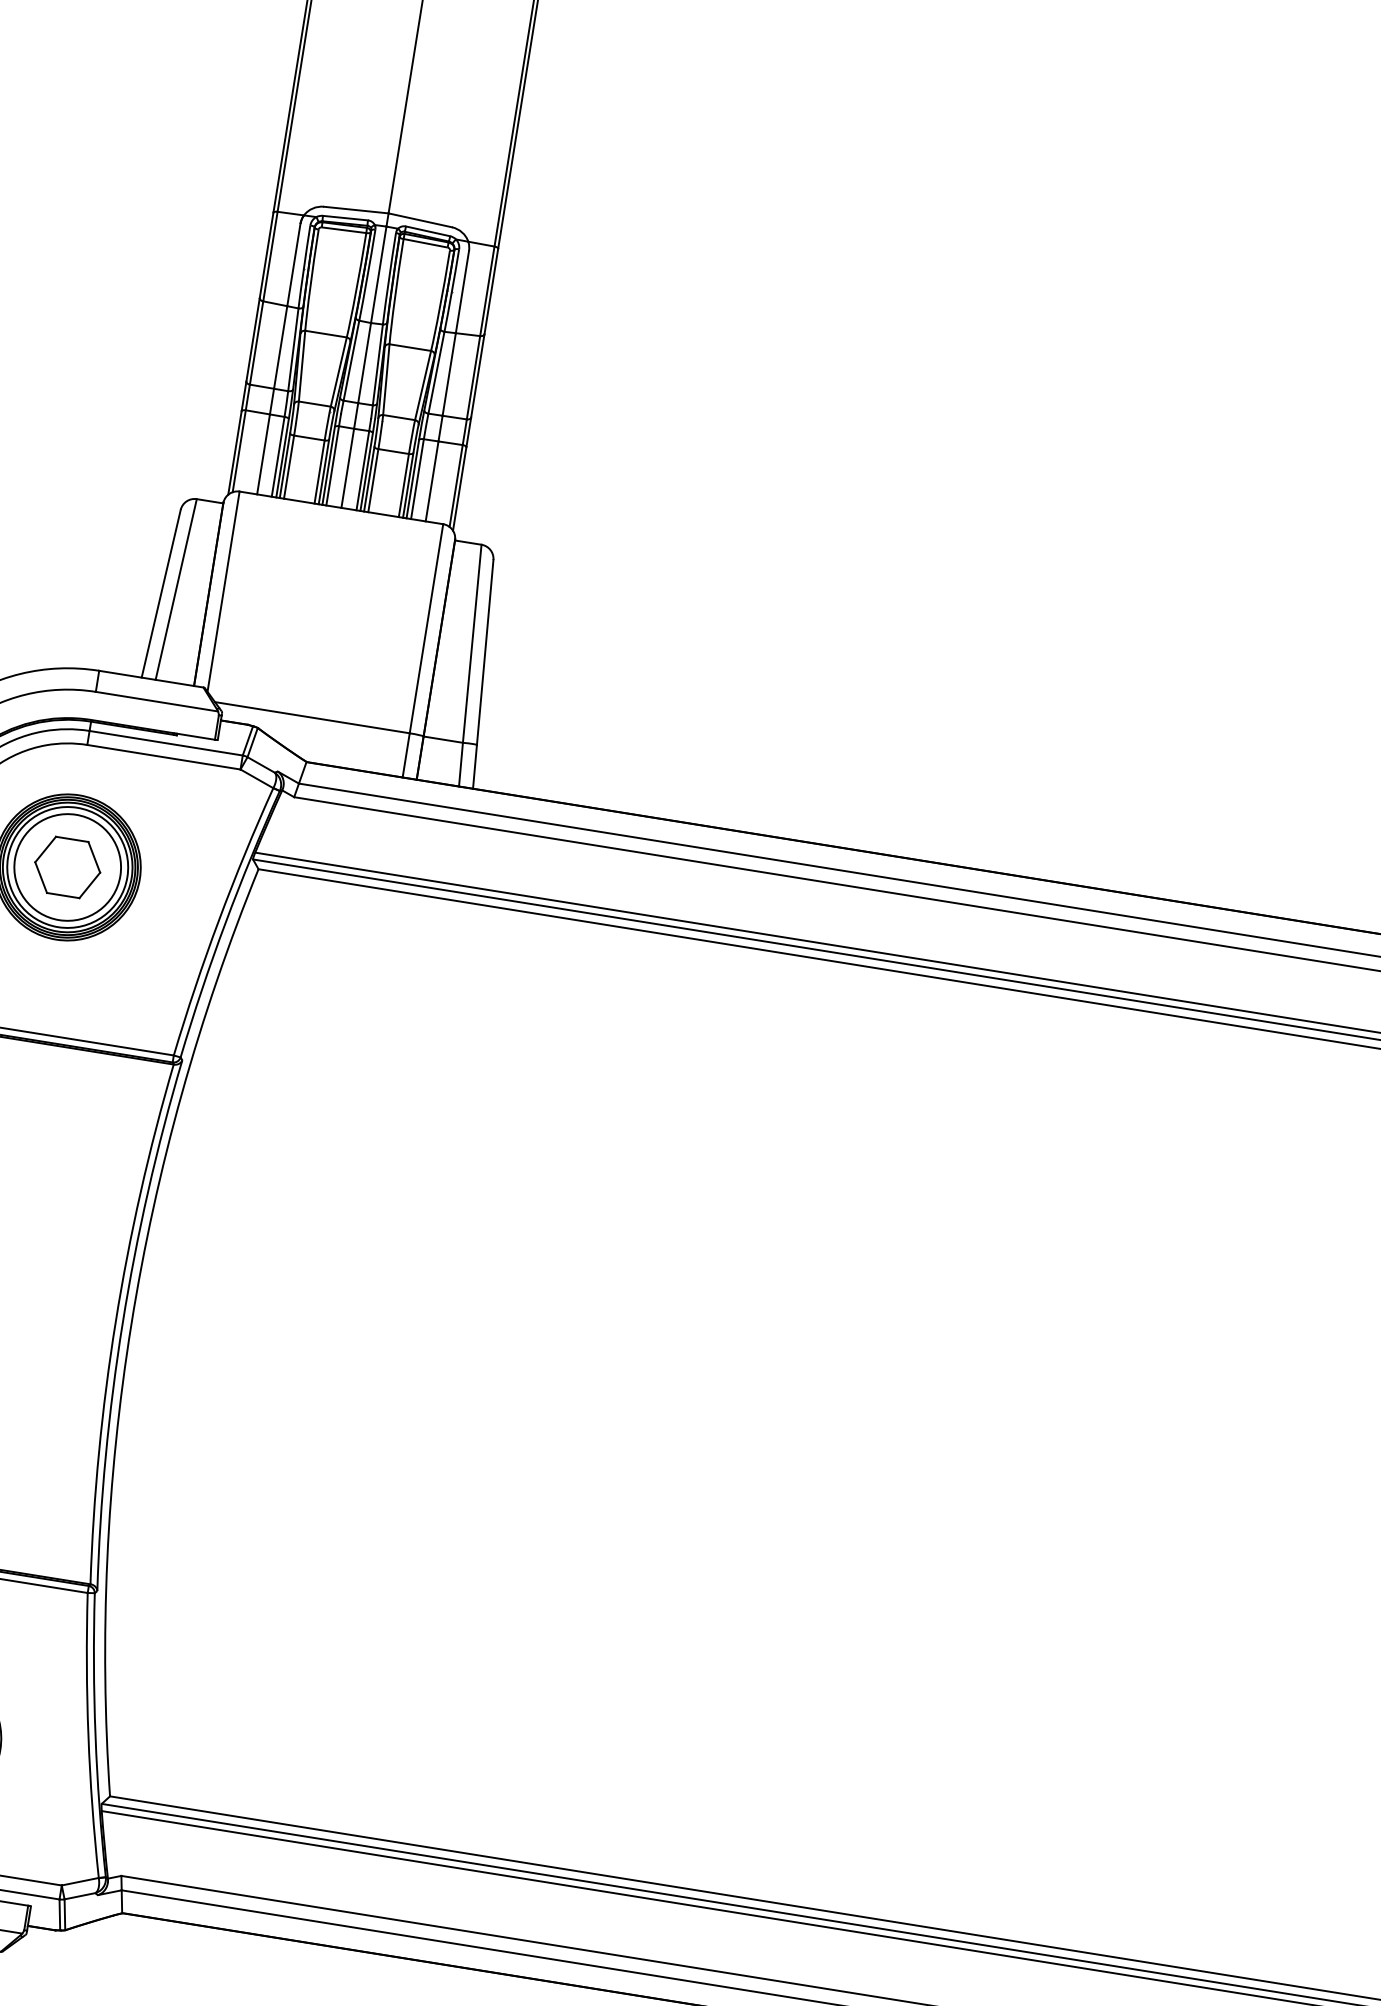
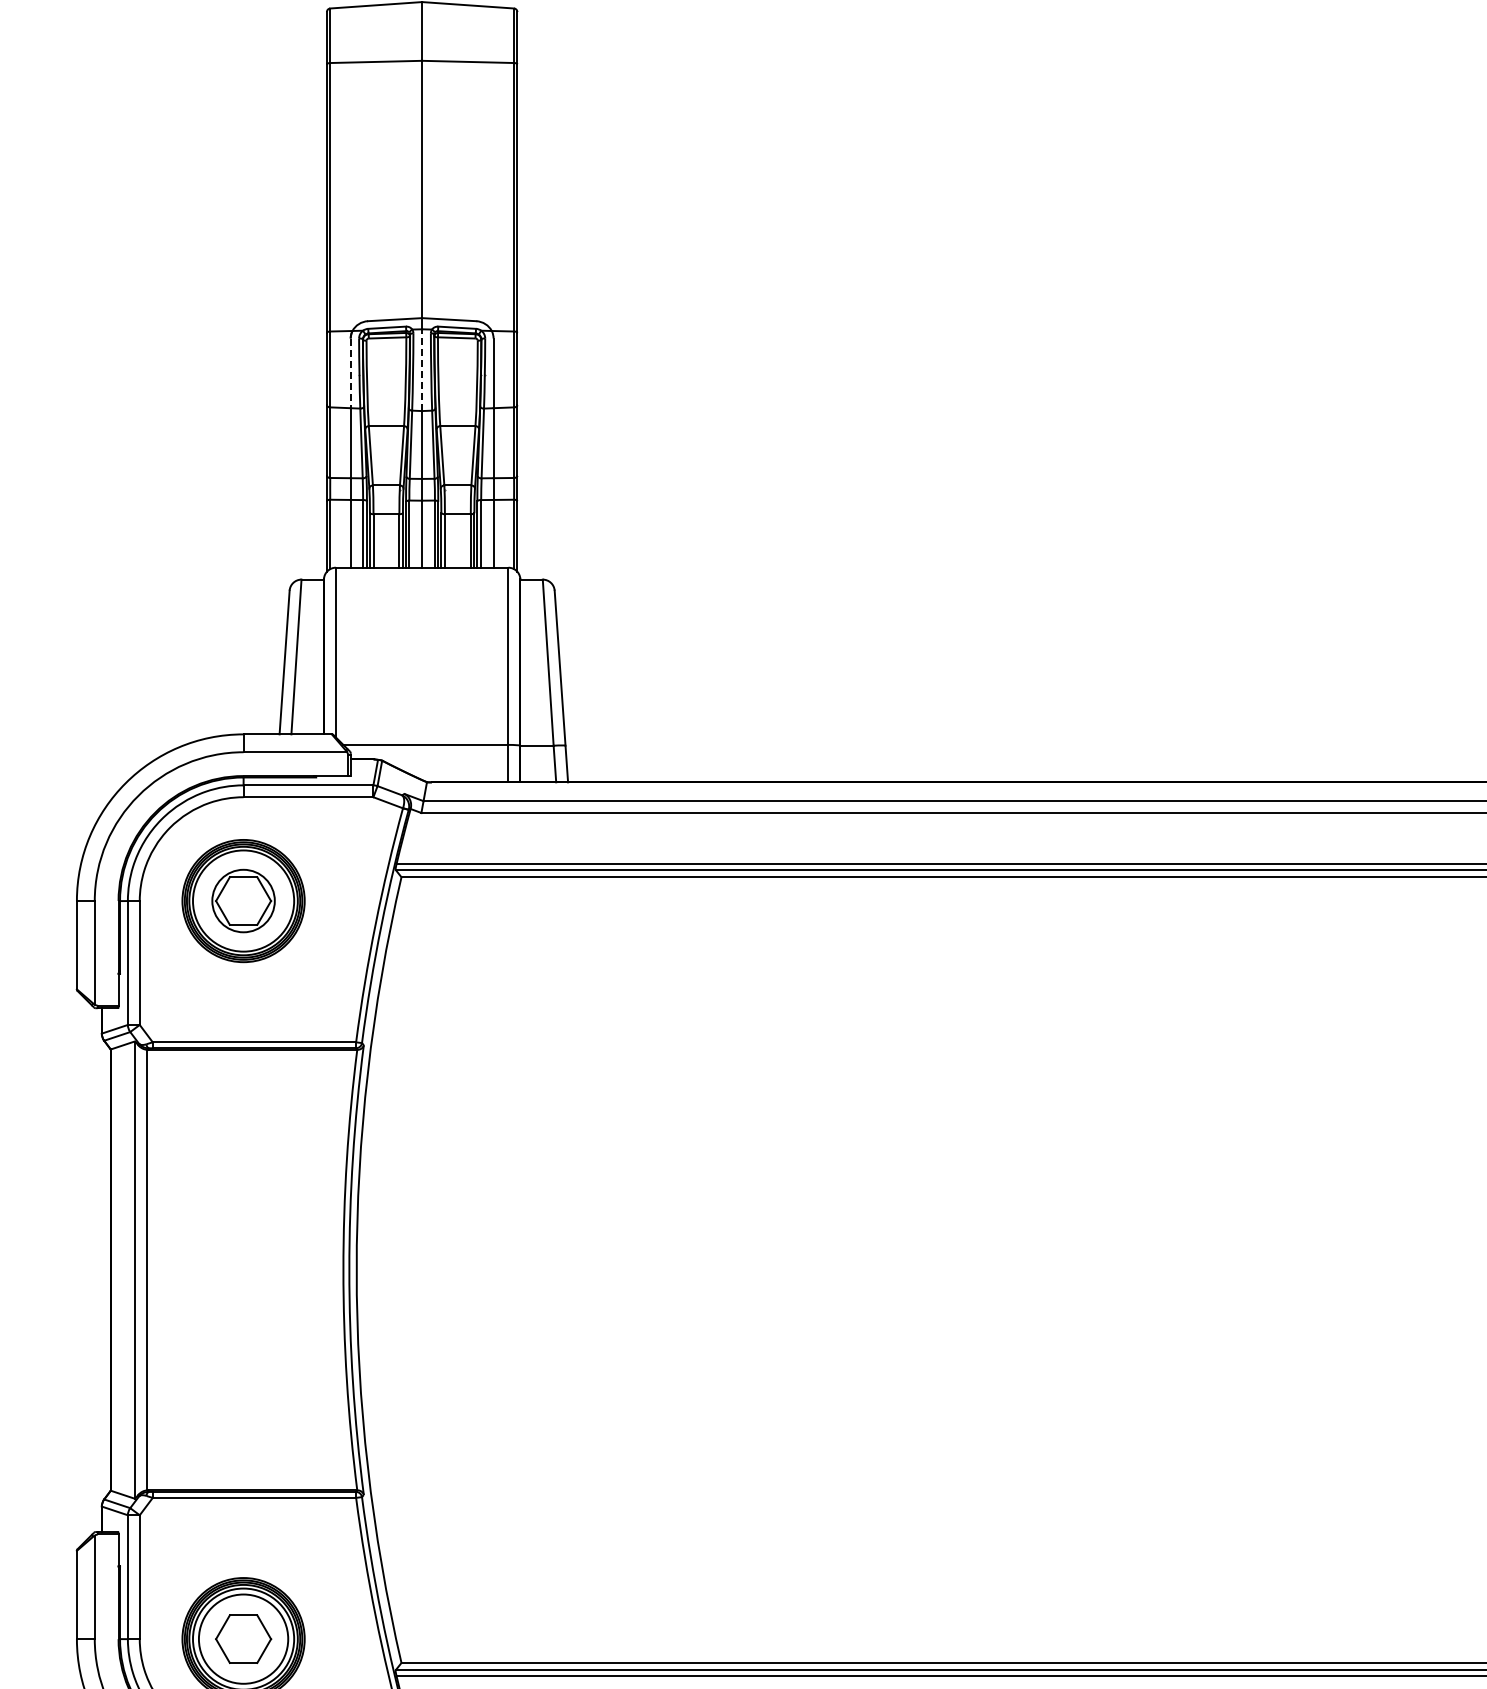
line: (293, 265) -> (350, 373), solid -> dashed
line: (379, 275) -> (422, 370), solid -> dashed
circle: (67, 866) -> (243, 900), size x0.7

